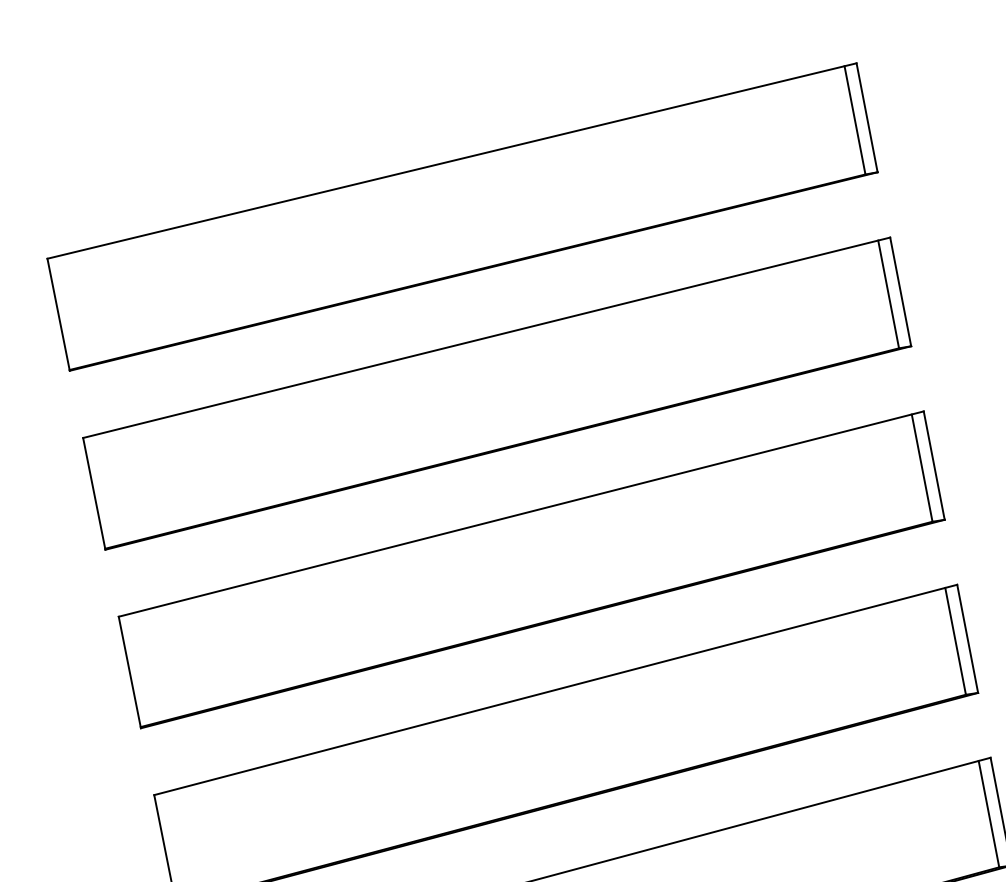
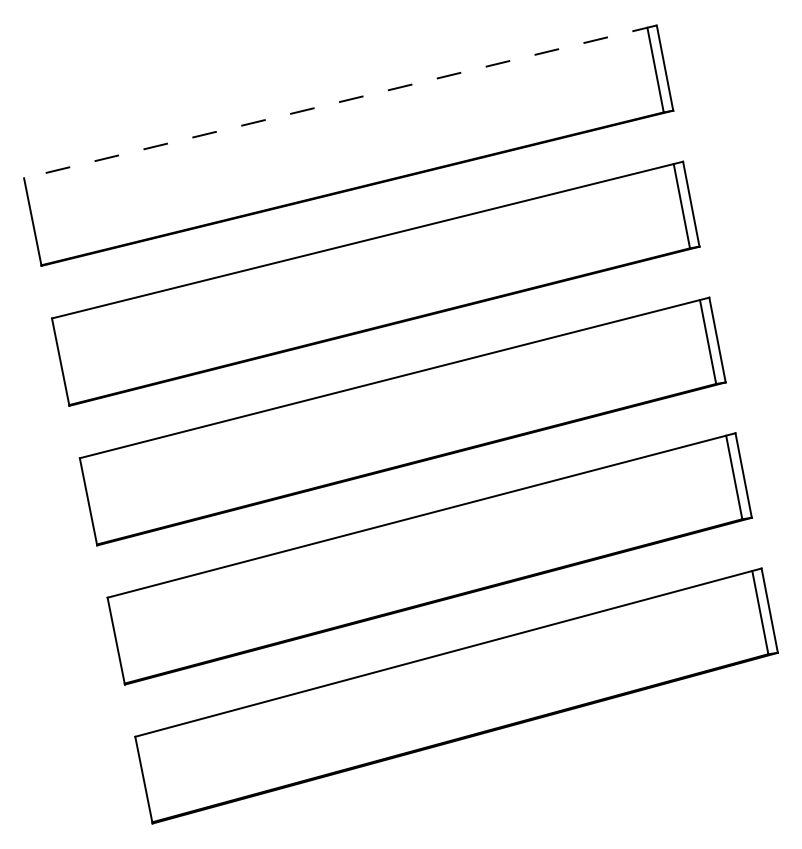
line: (450, 160) -> (339, 101), solid -> dashed

